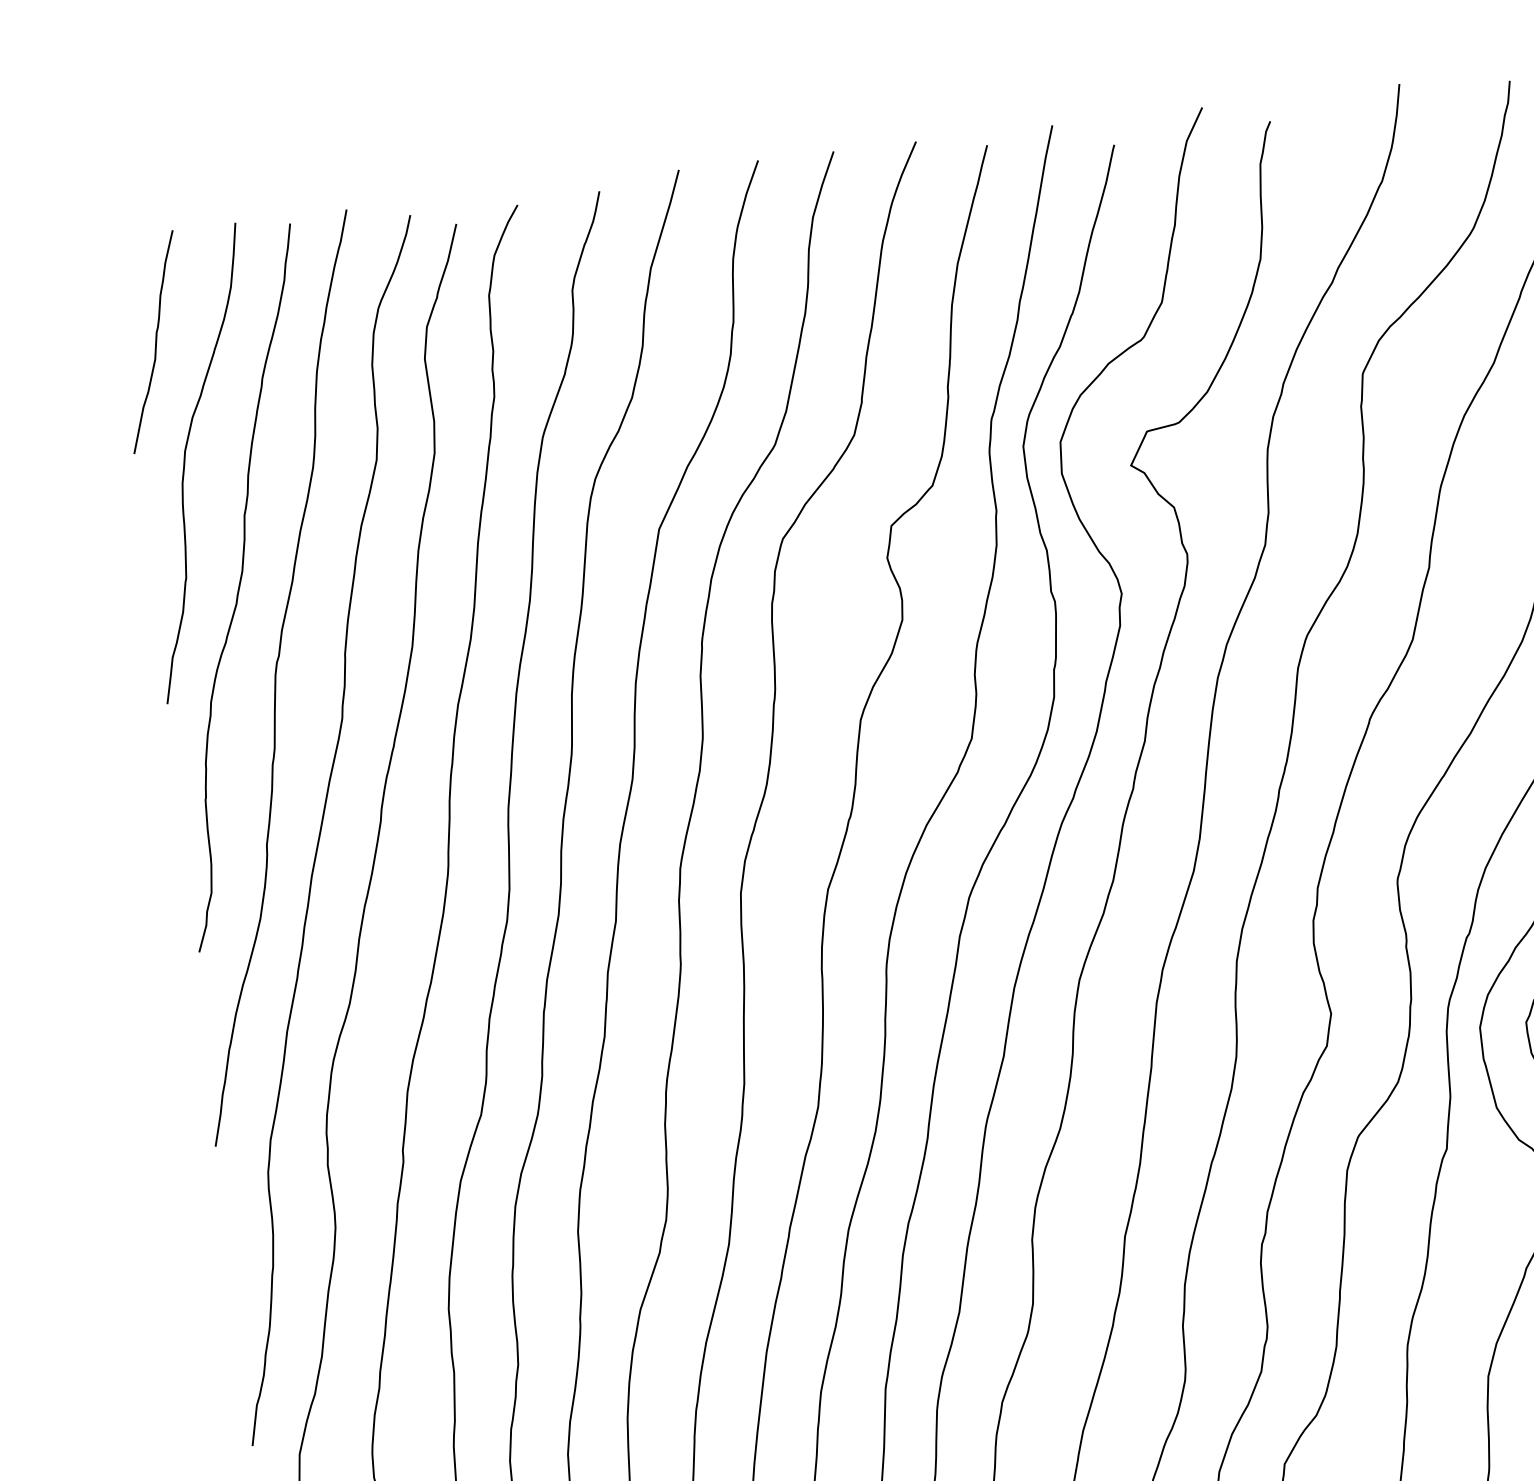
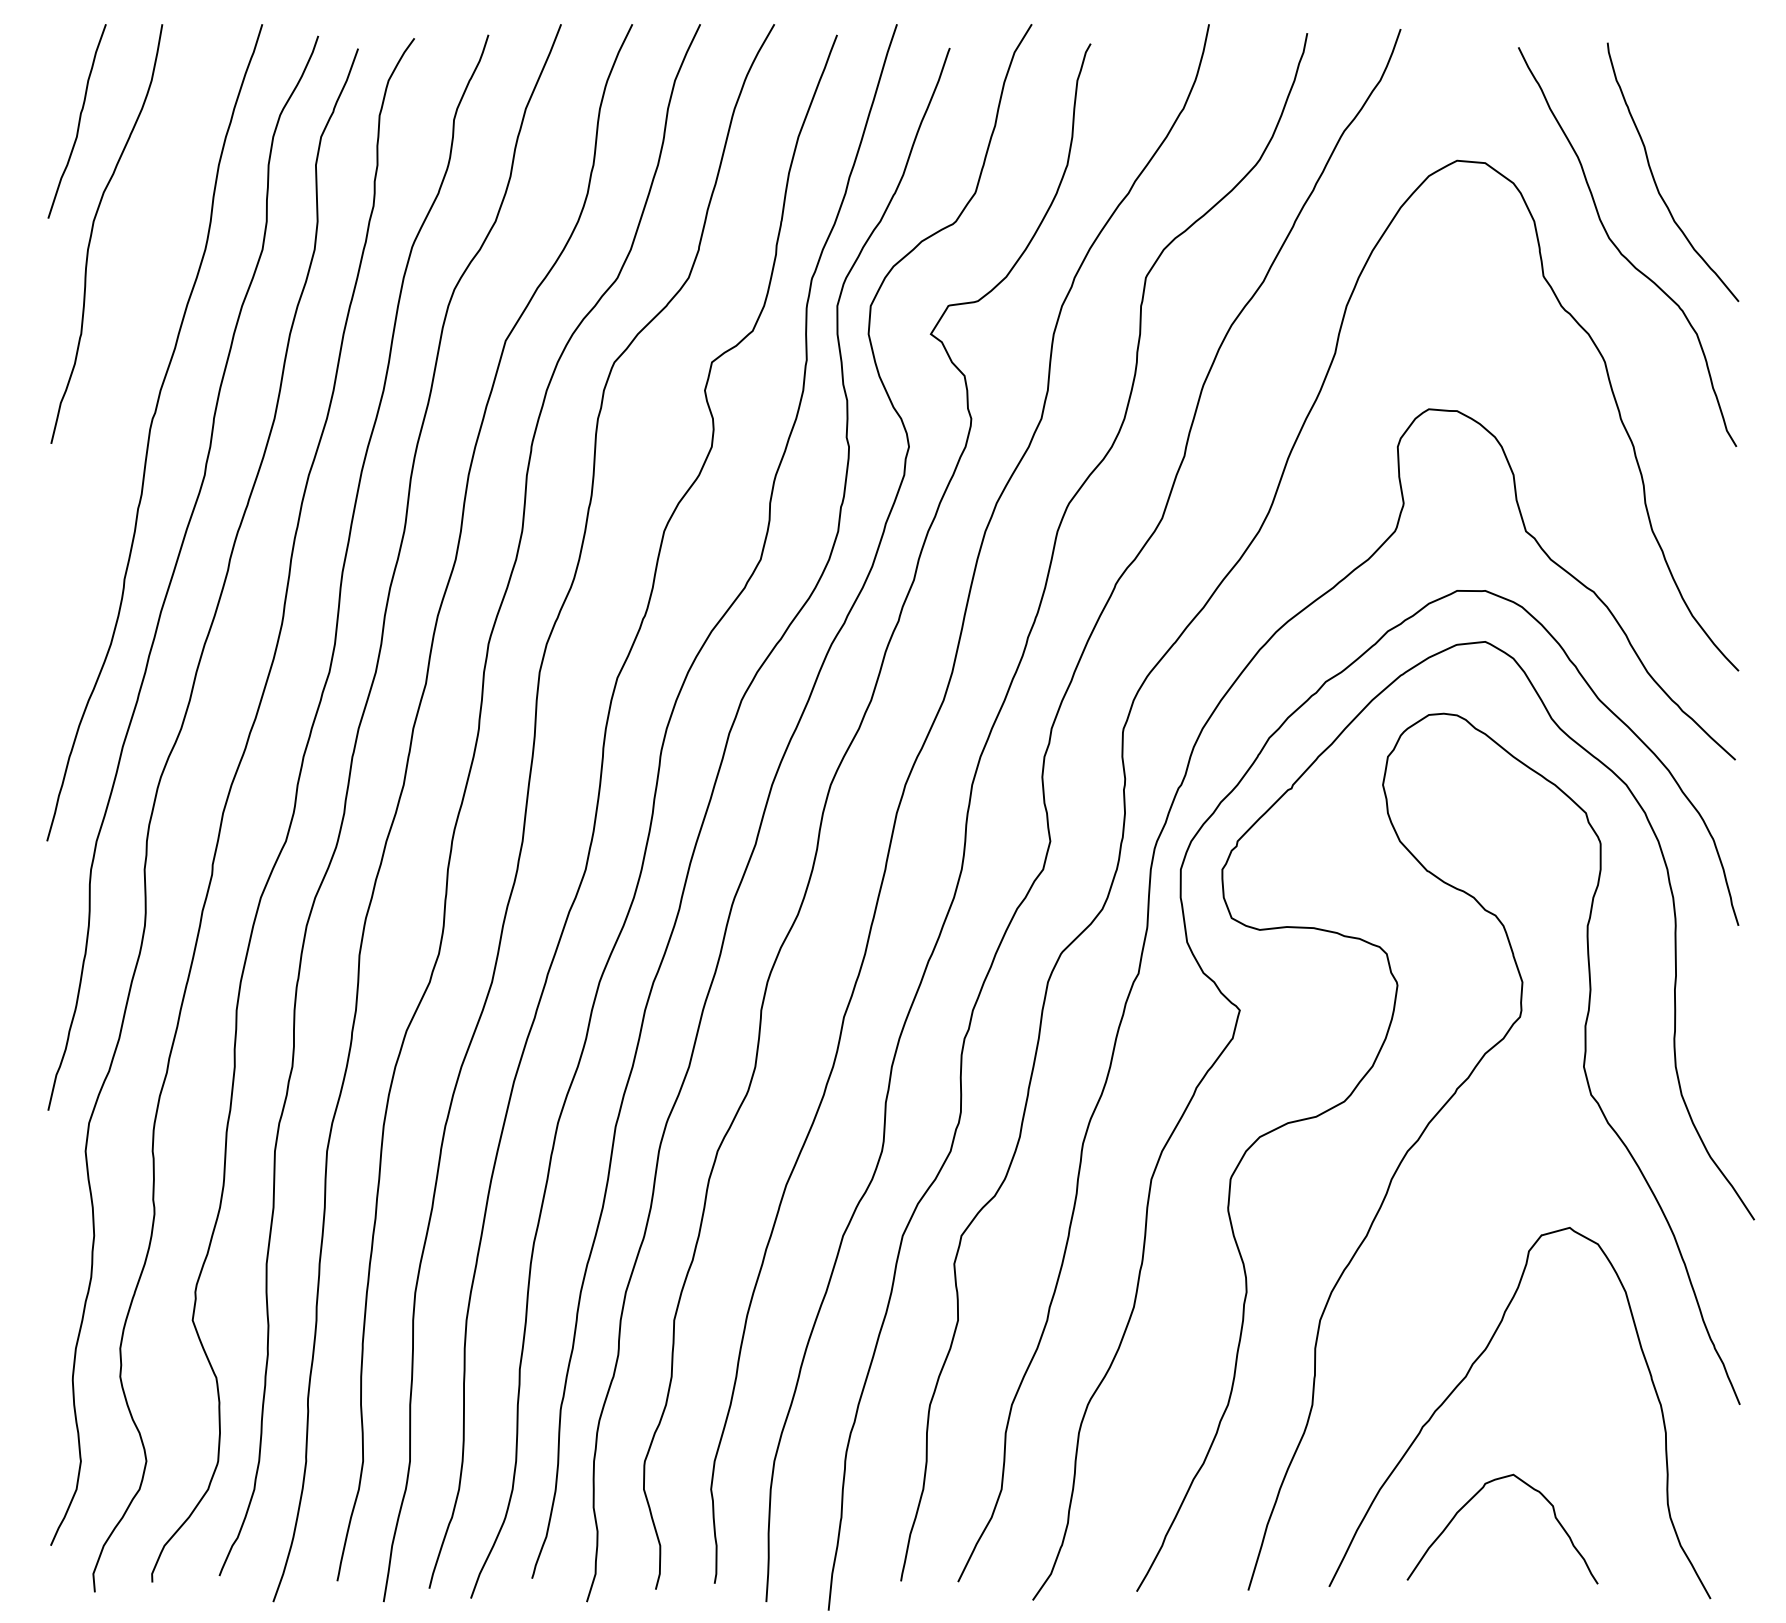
curve: (240, 586) -> (128, 347), removed

